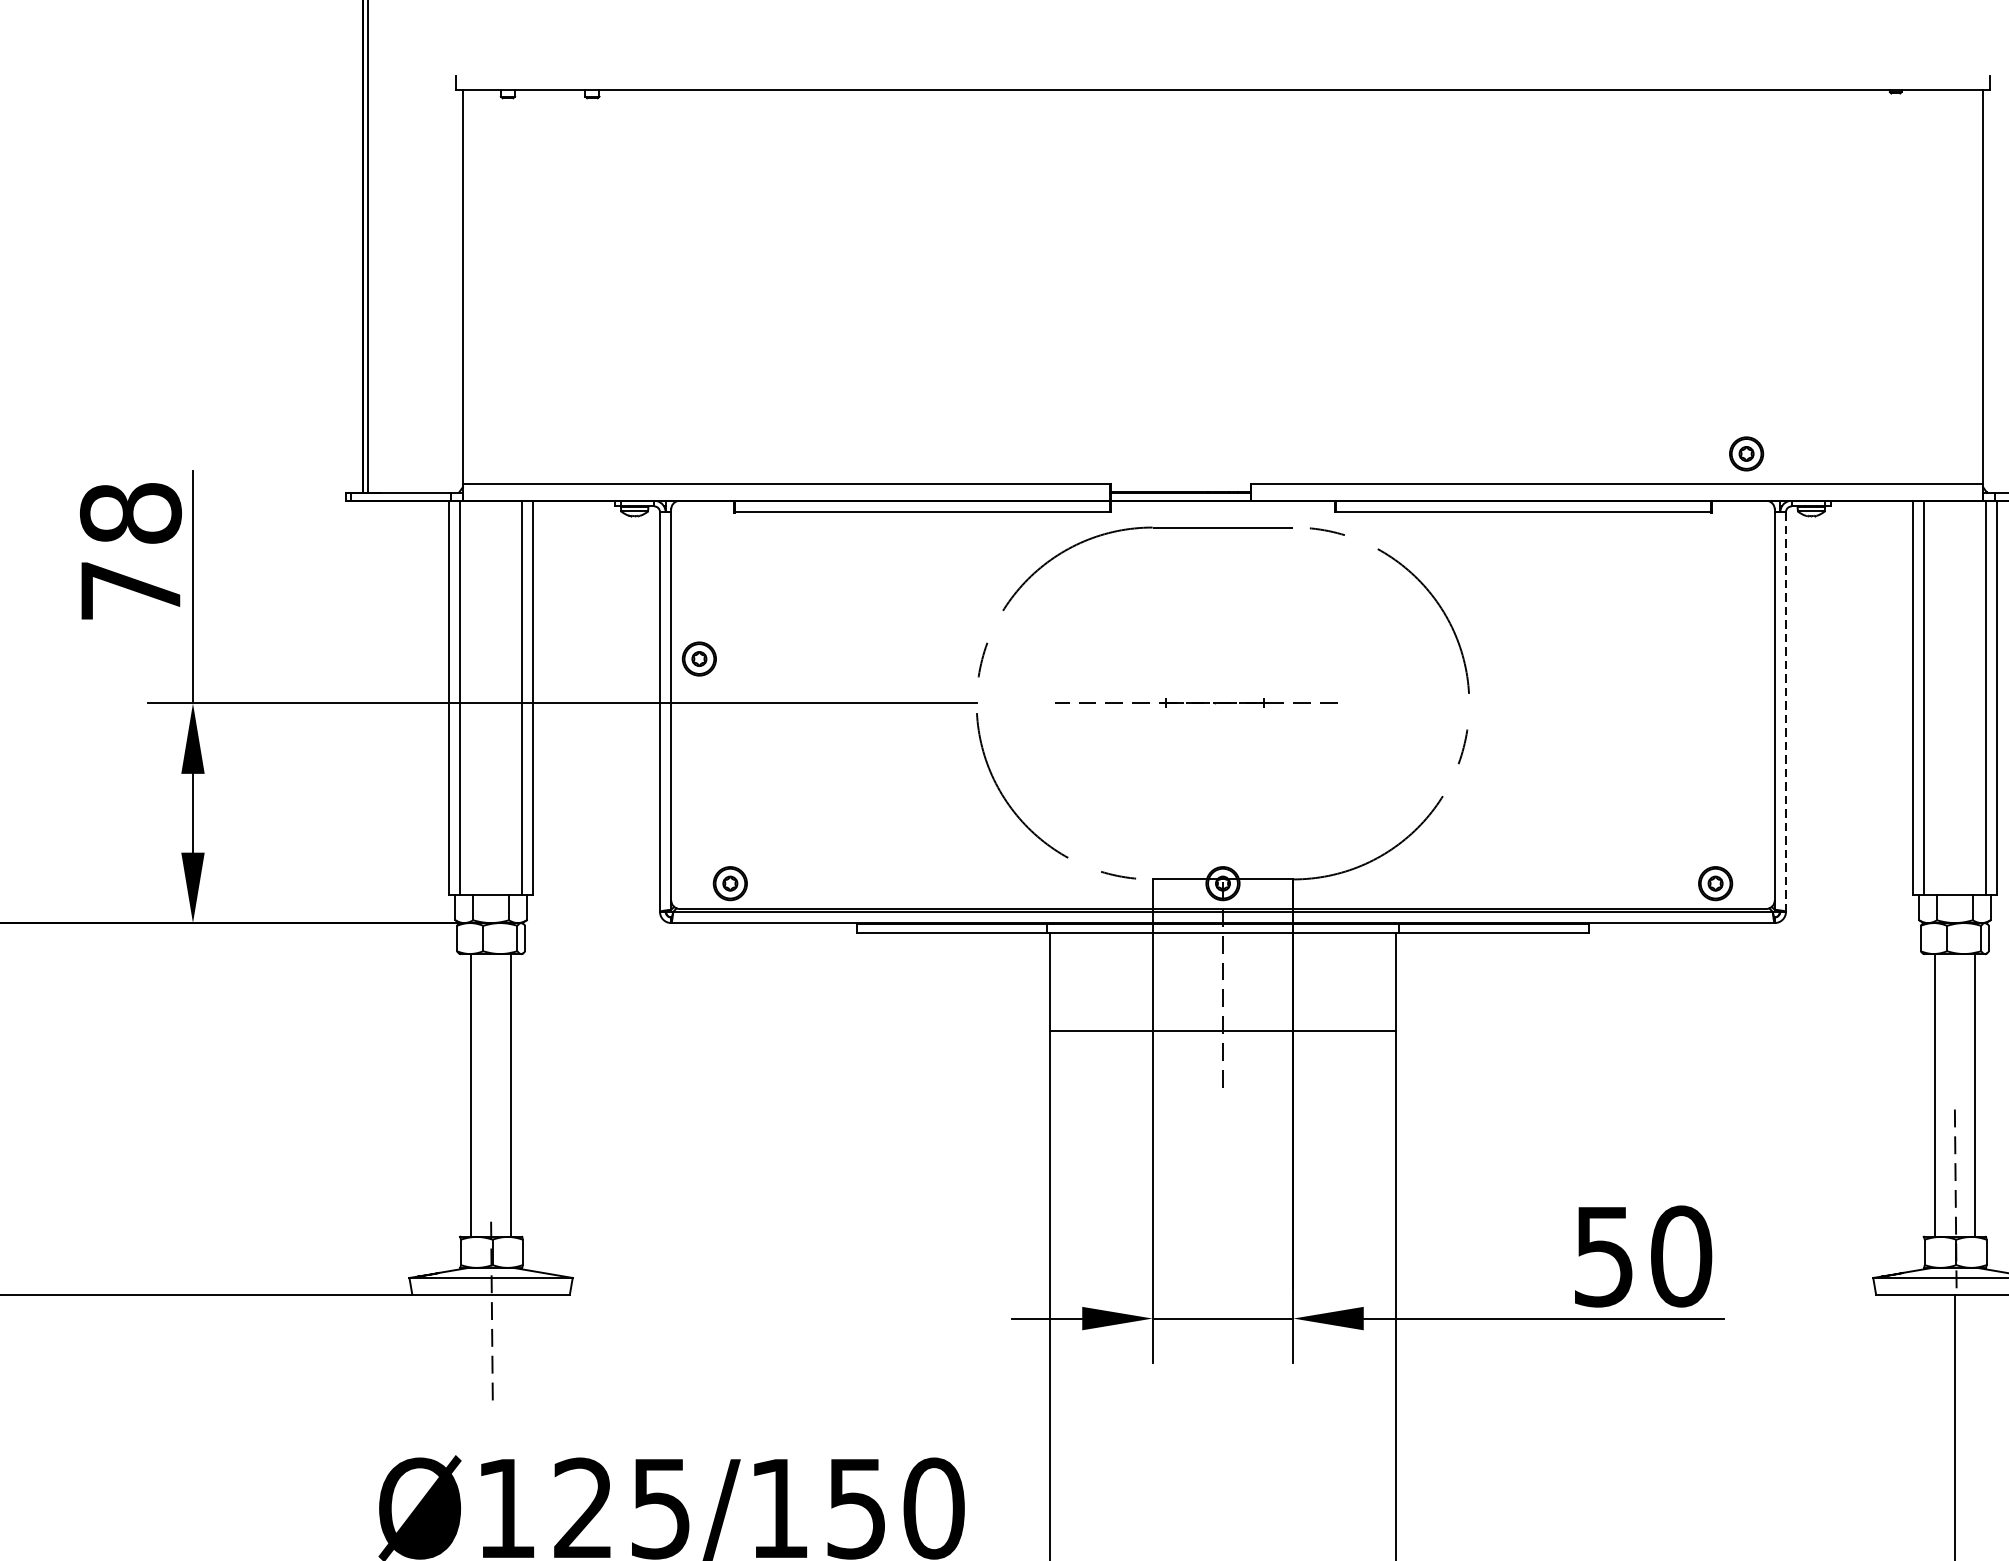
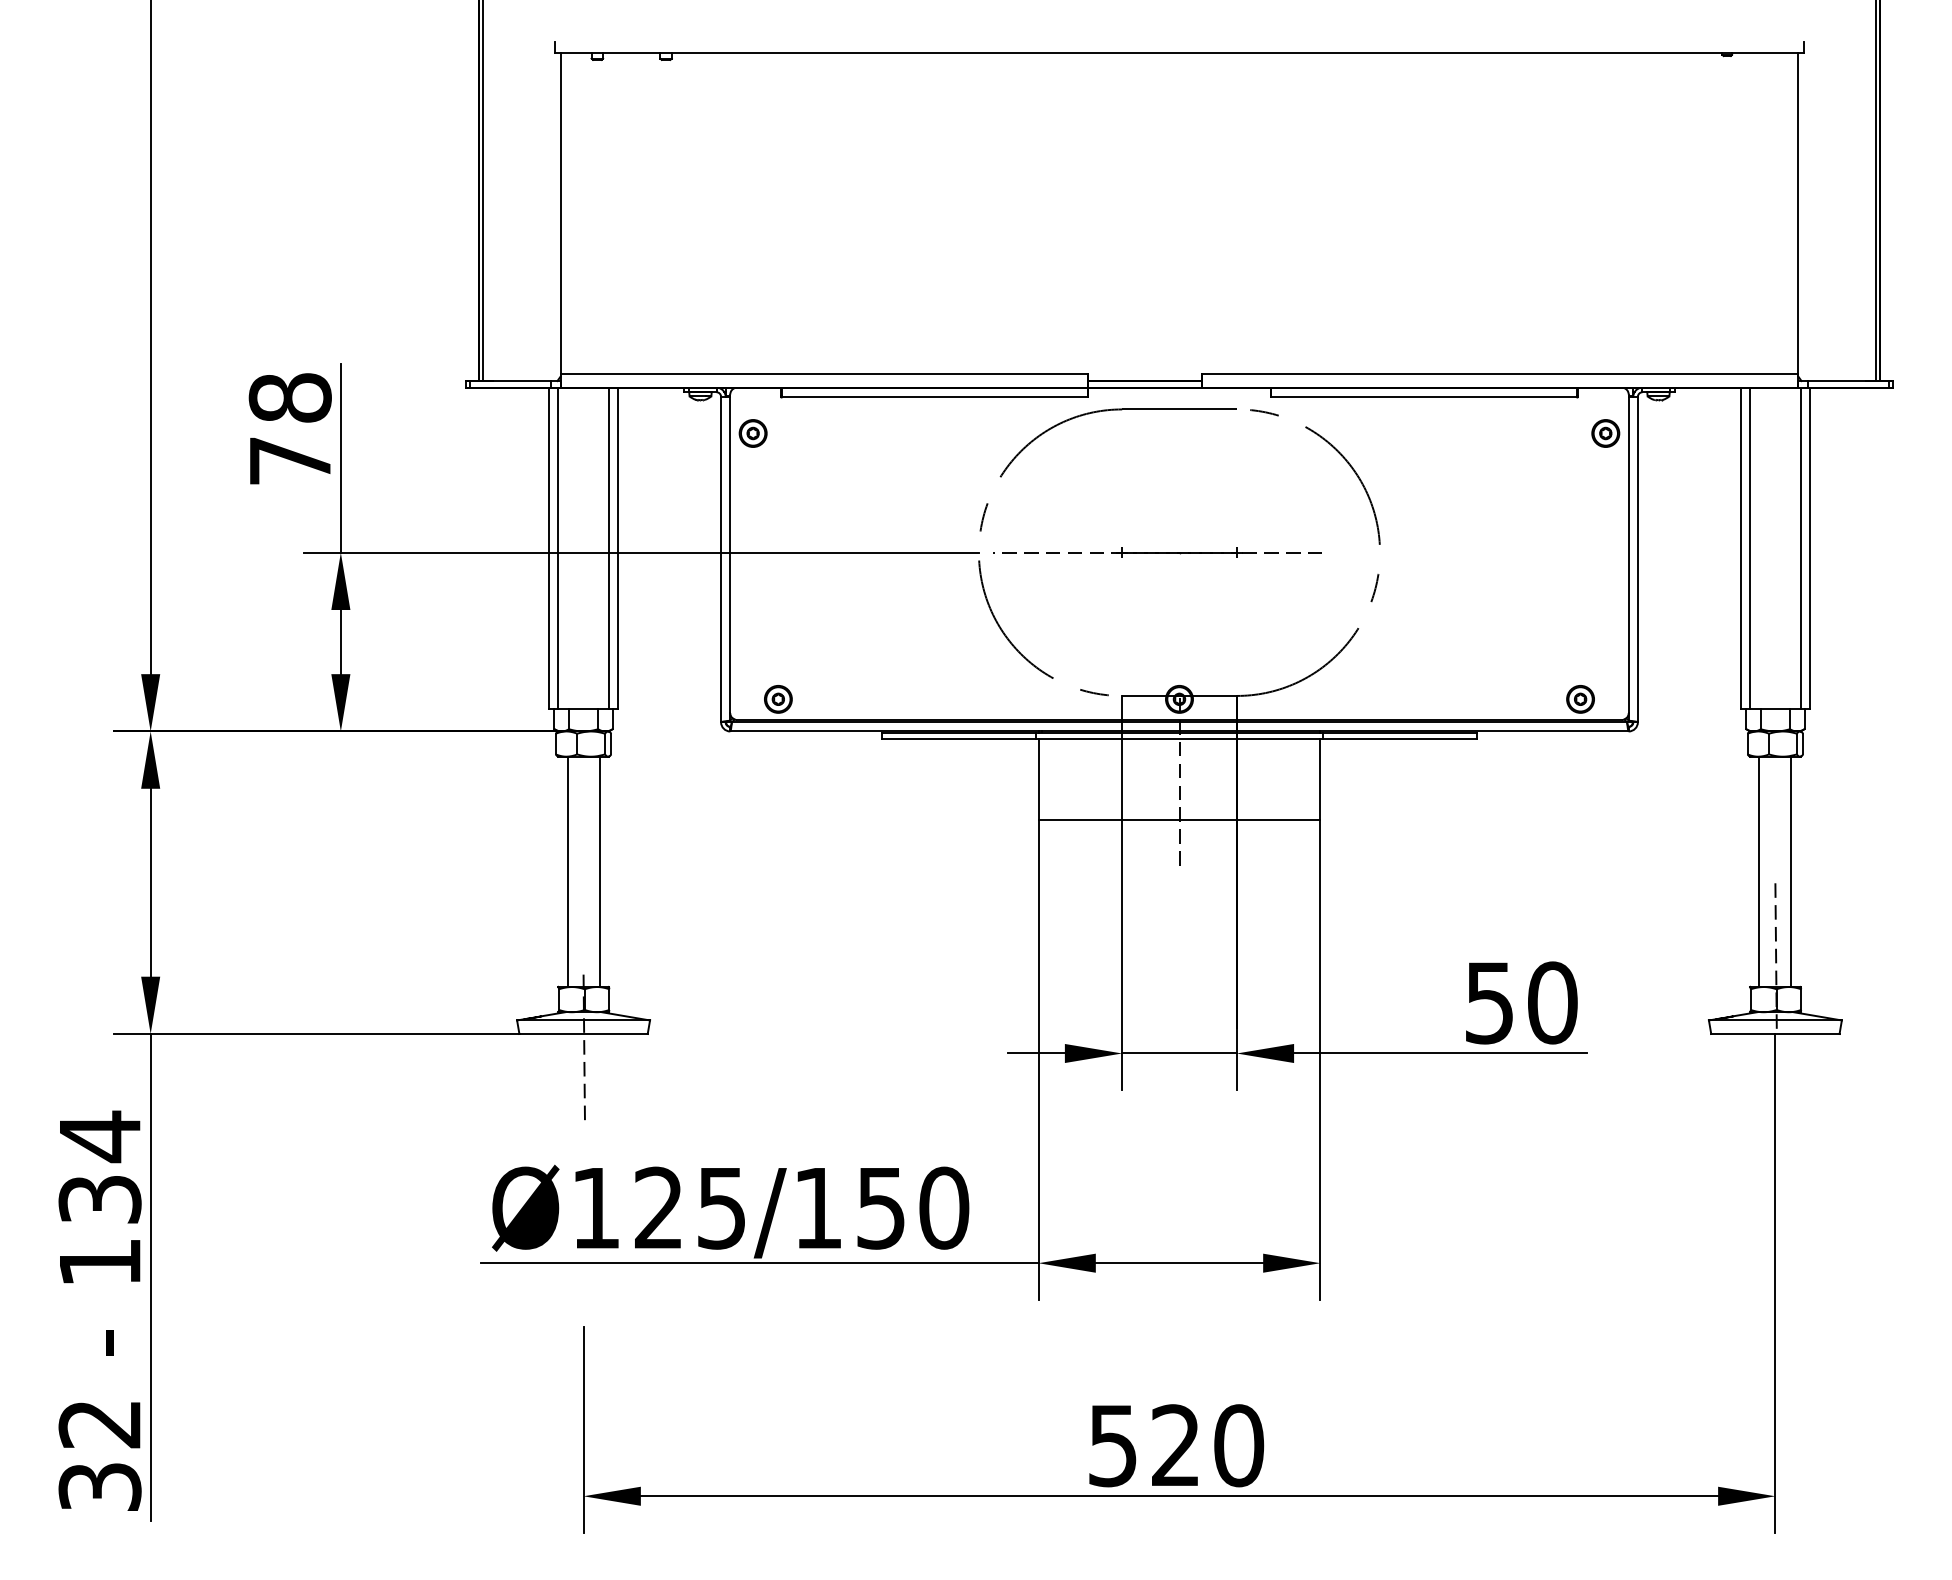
part: (1746, 453) -> (1605, 433), moved
part: (698, 659) -> (752, 433), moved
part: (1195, 703) -> (1157, 552), size x1.43
line: (1785, 711) -> (1637, 559), dashed -> solid

